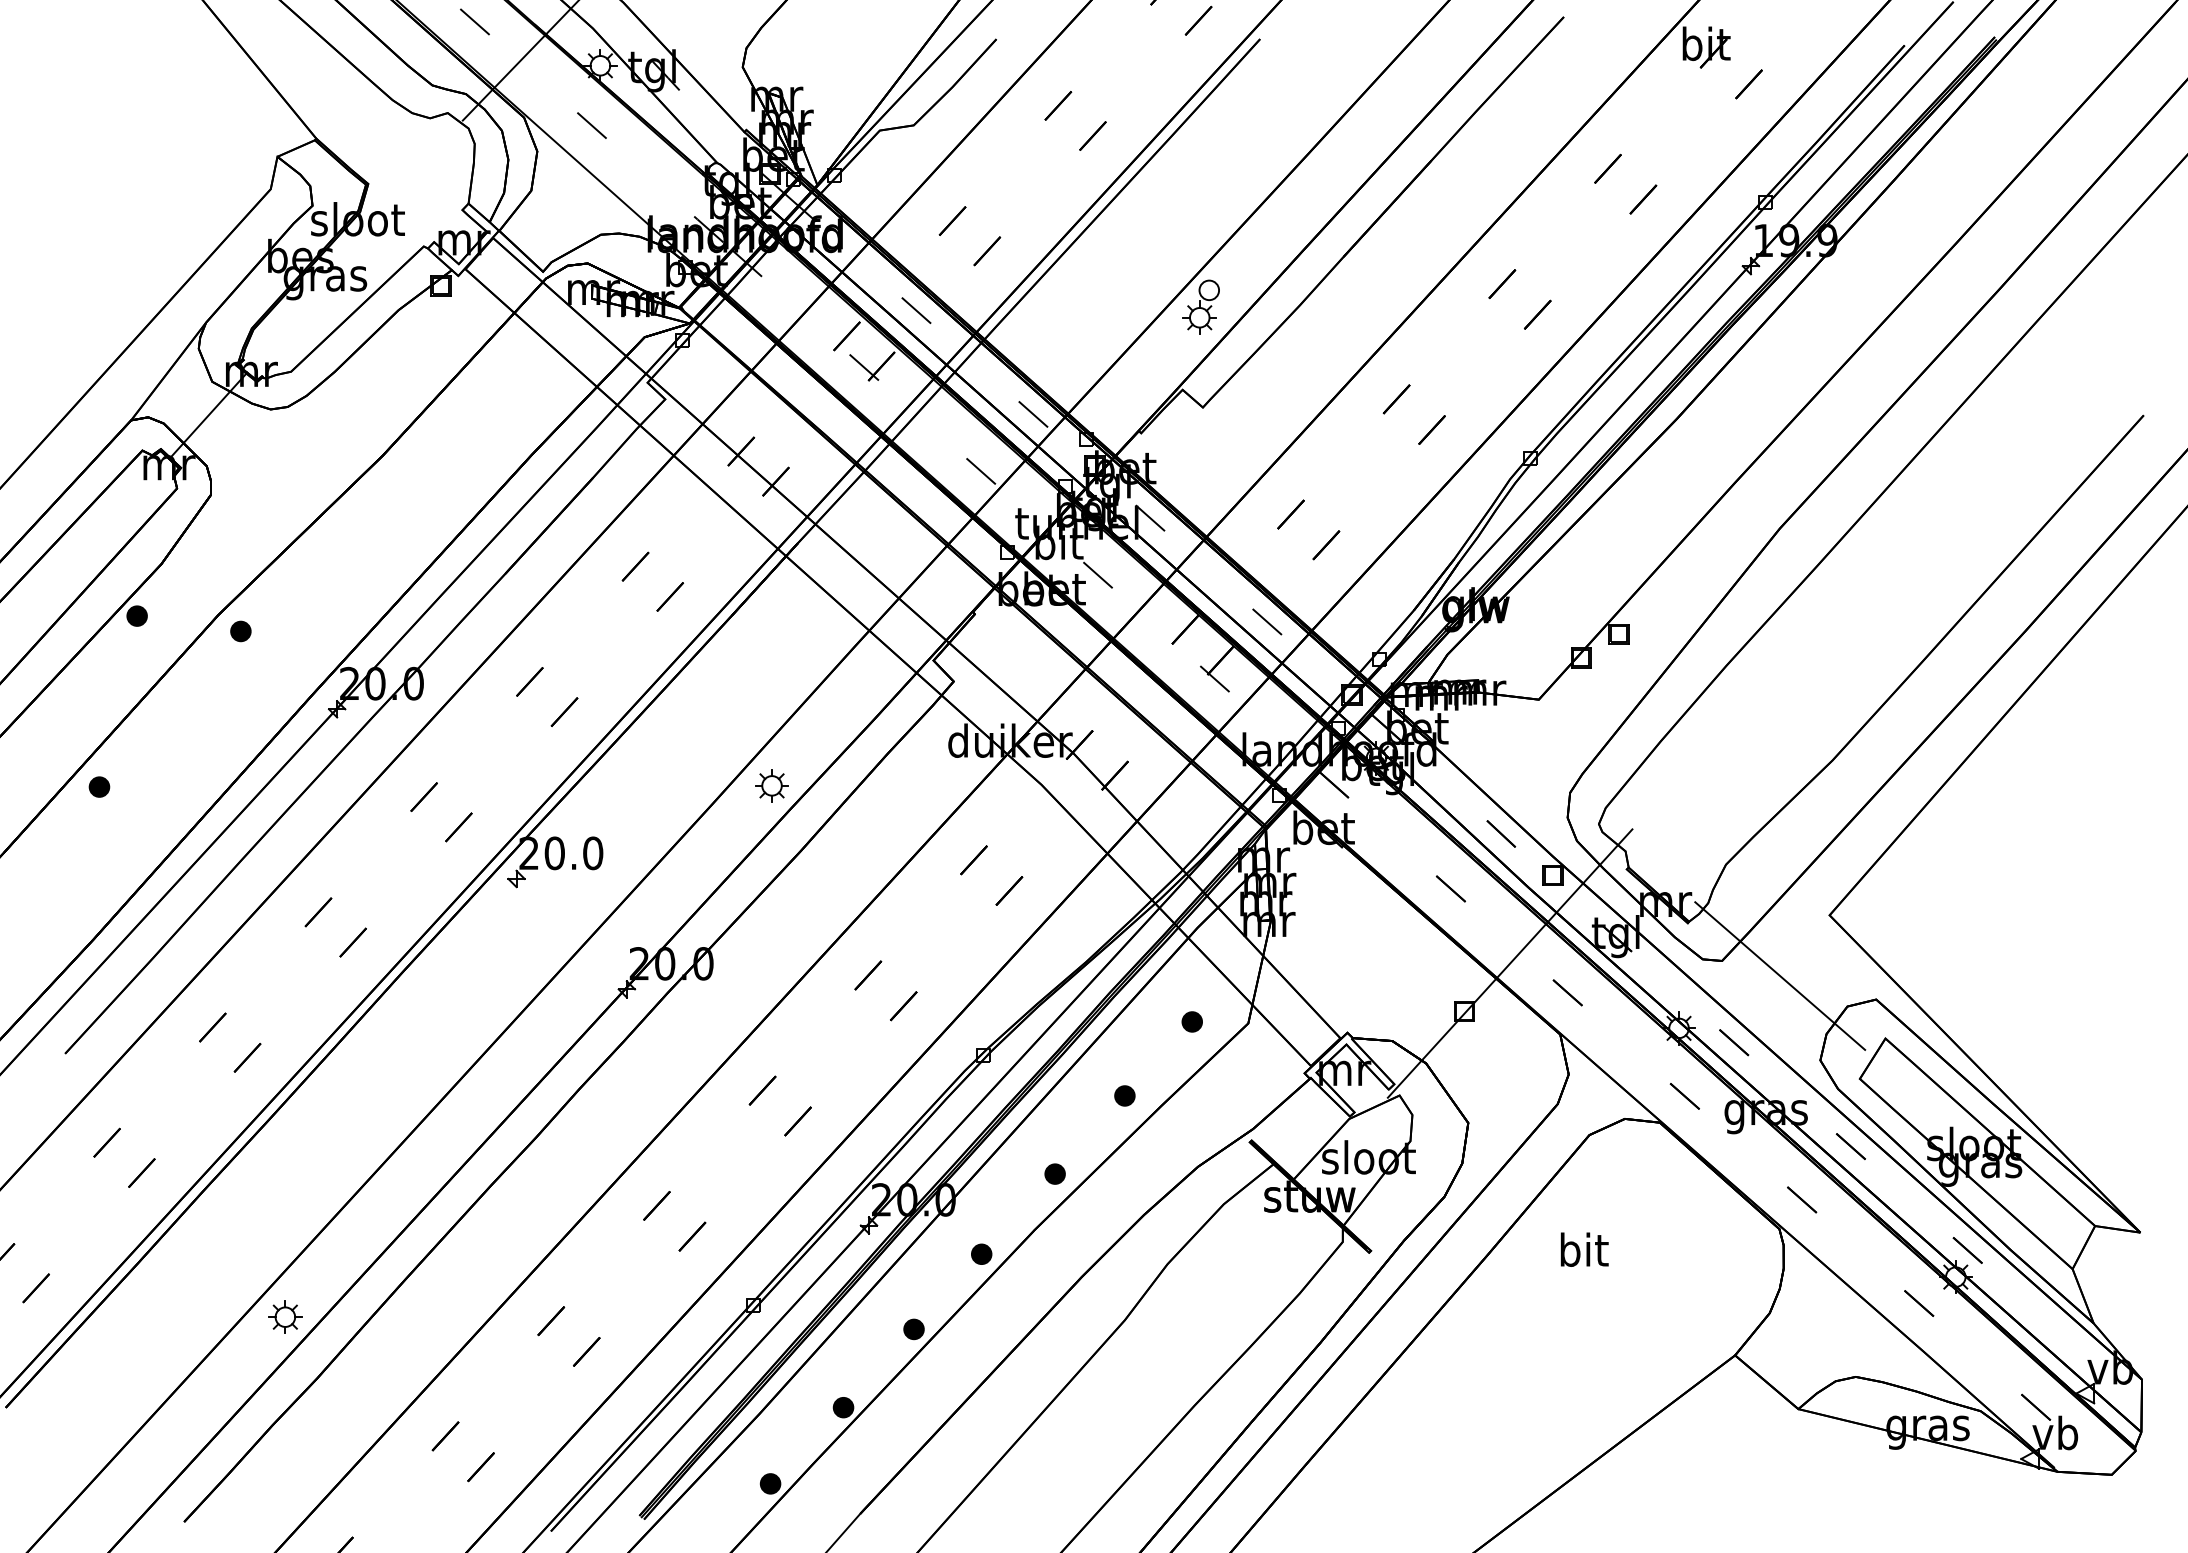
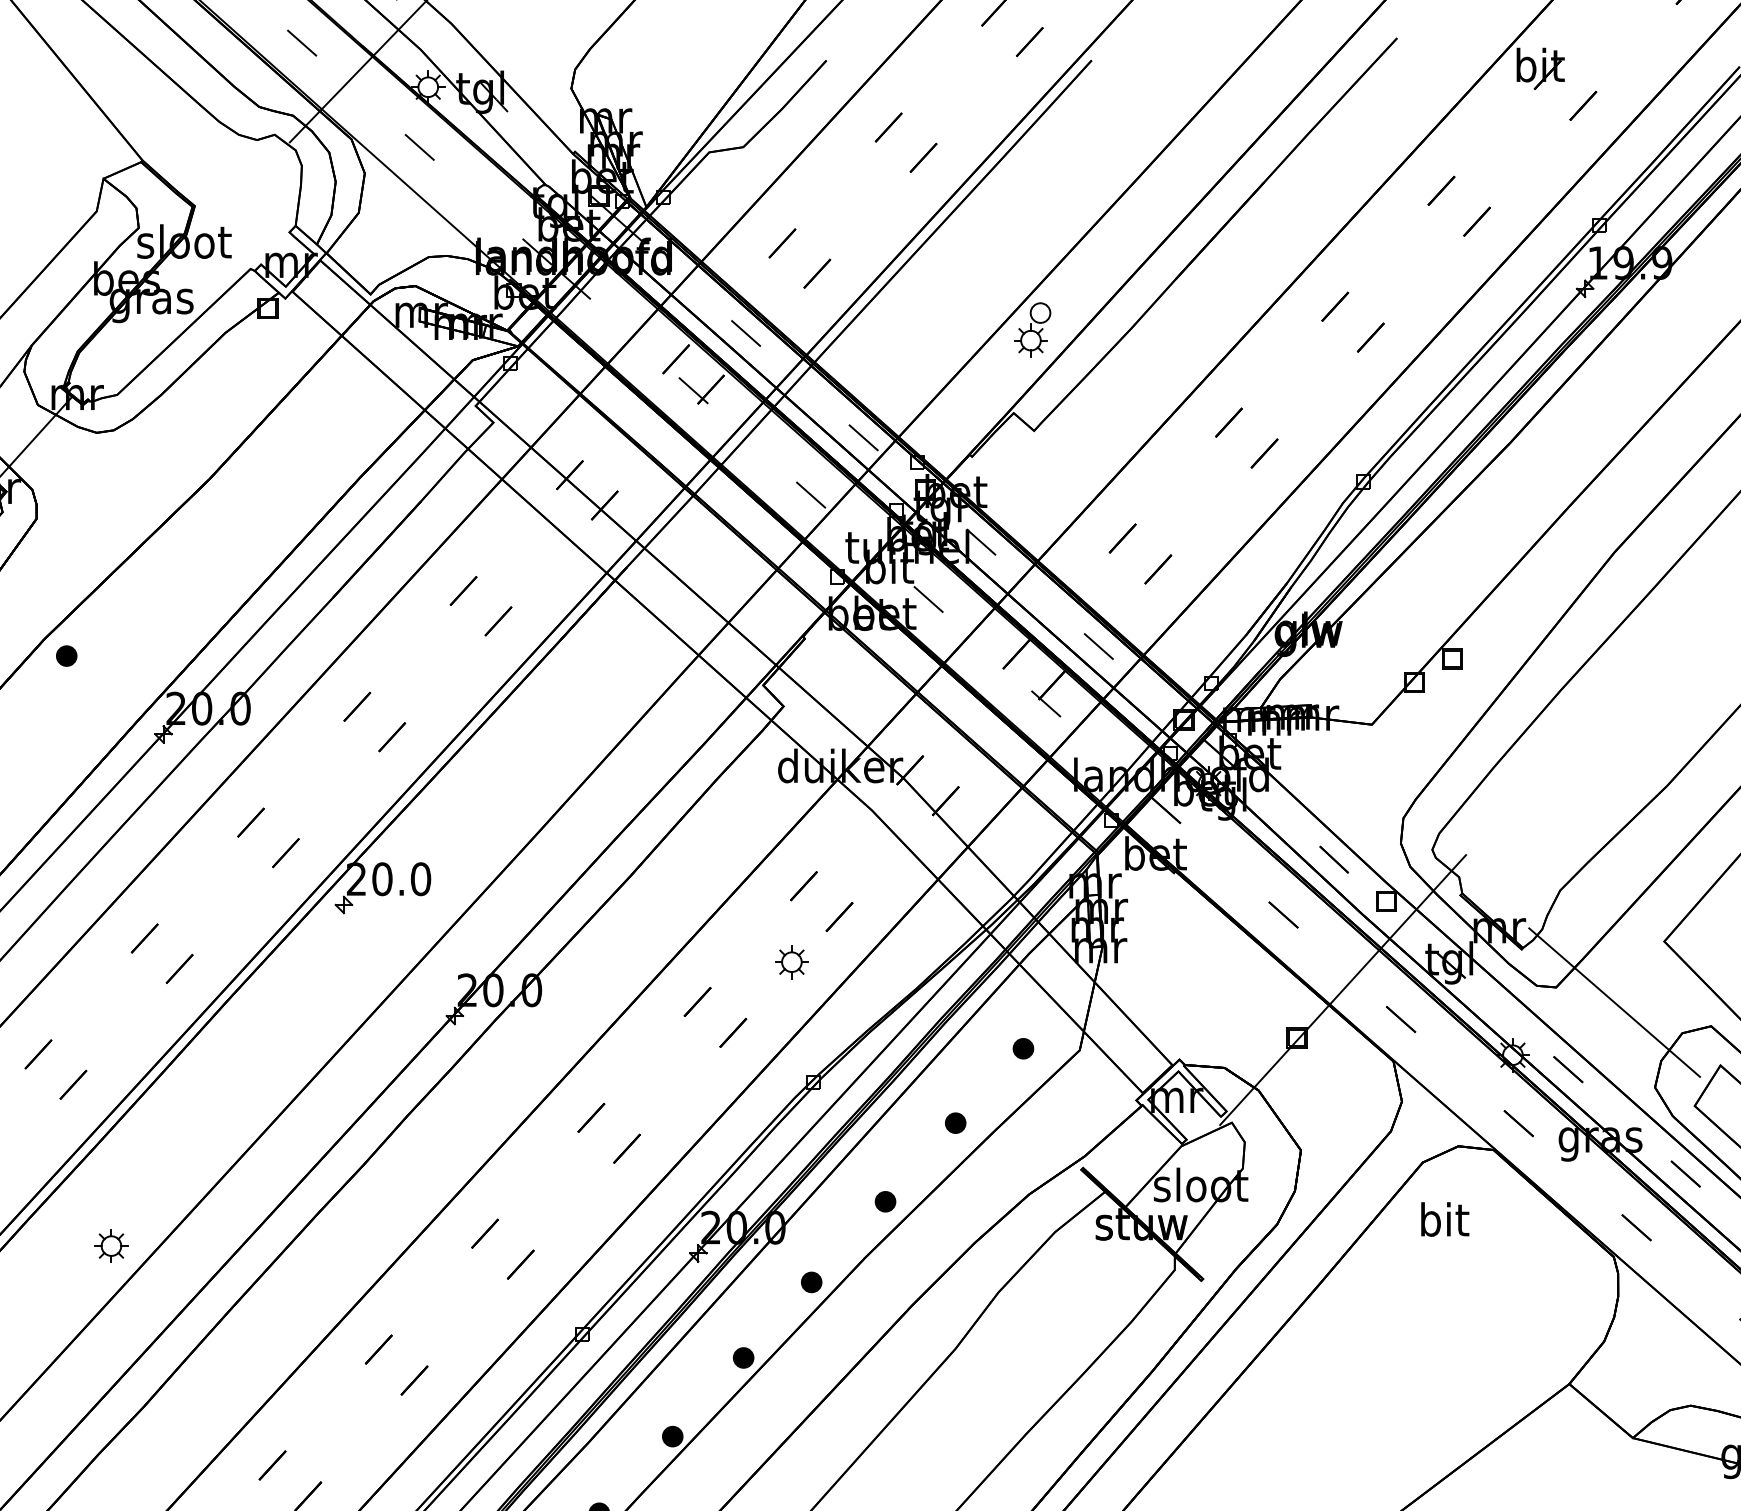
part: (771, 785) -> (791, 961), moved
text: (1584, 1249) -> (1444, 1219), moved
part: (285, 1316) -> (111, 1245), moved

